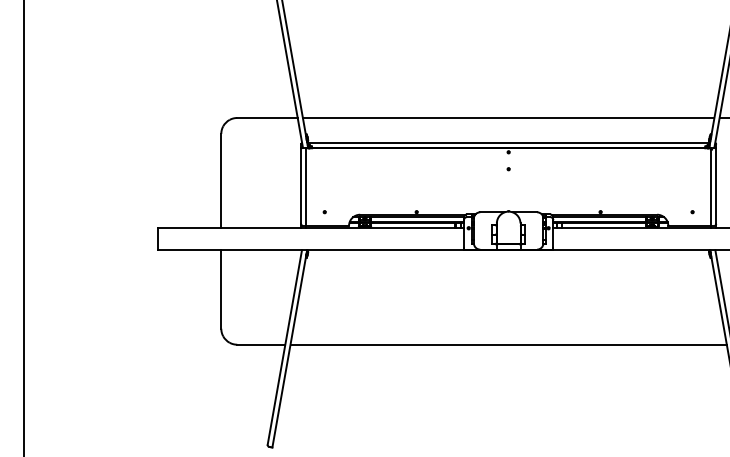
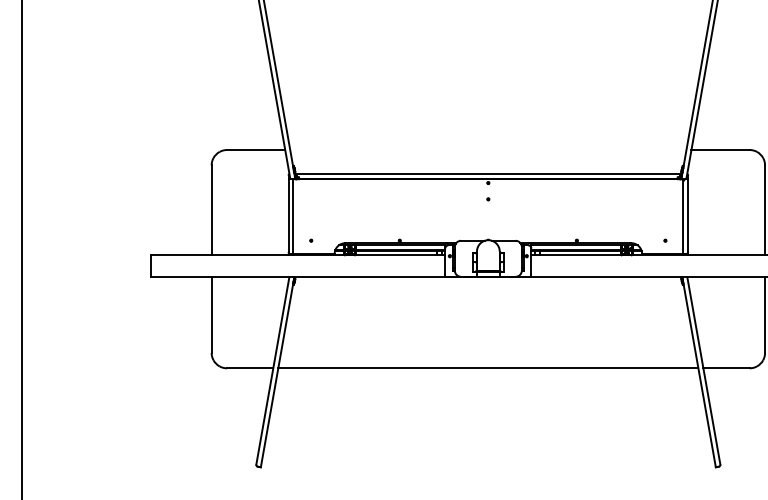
line: (508, 118) -> (488, 150), removed

